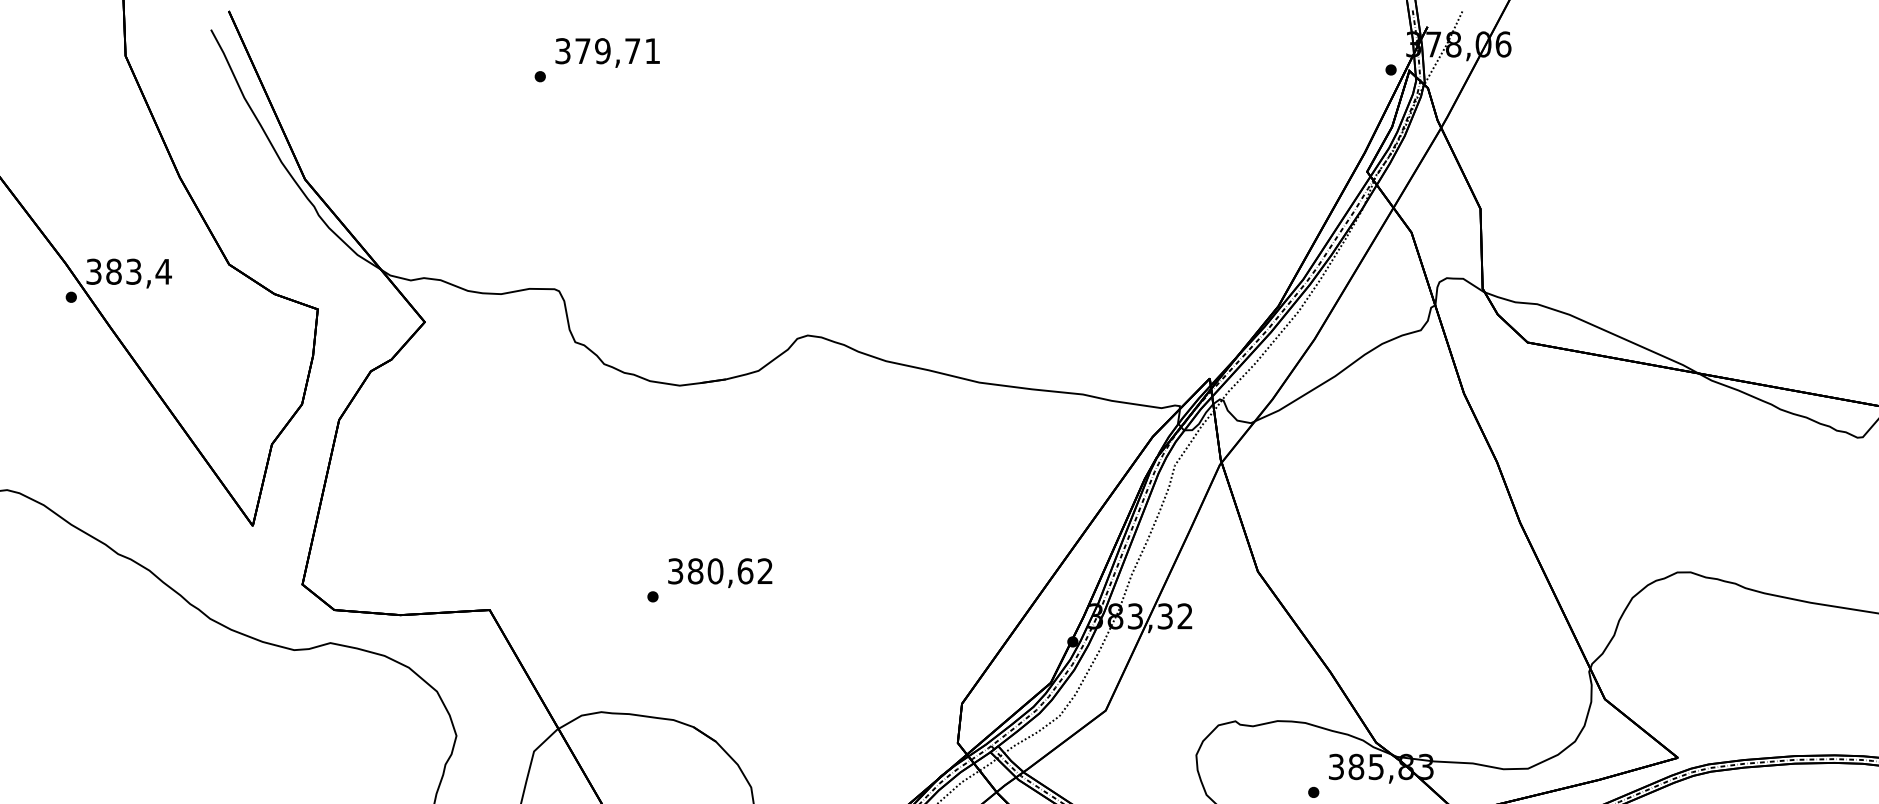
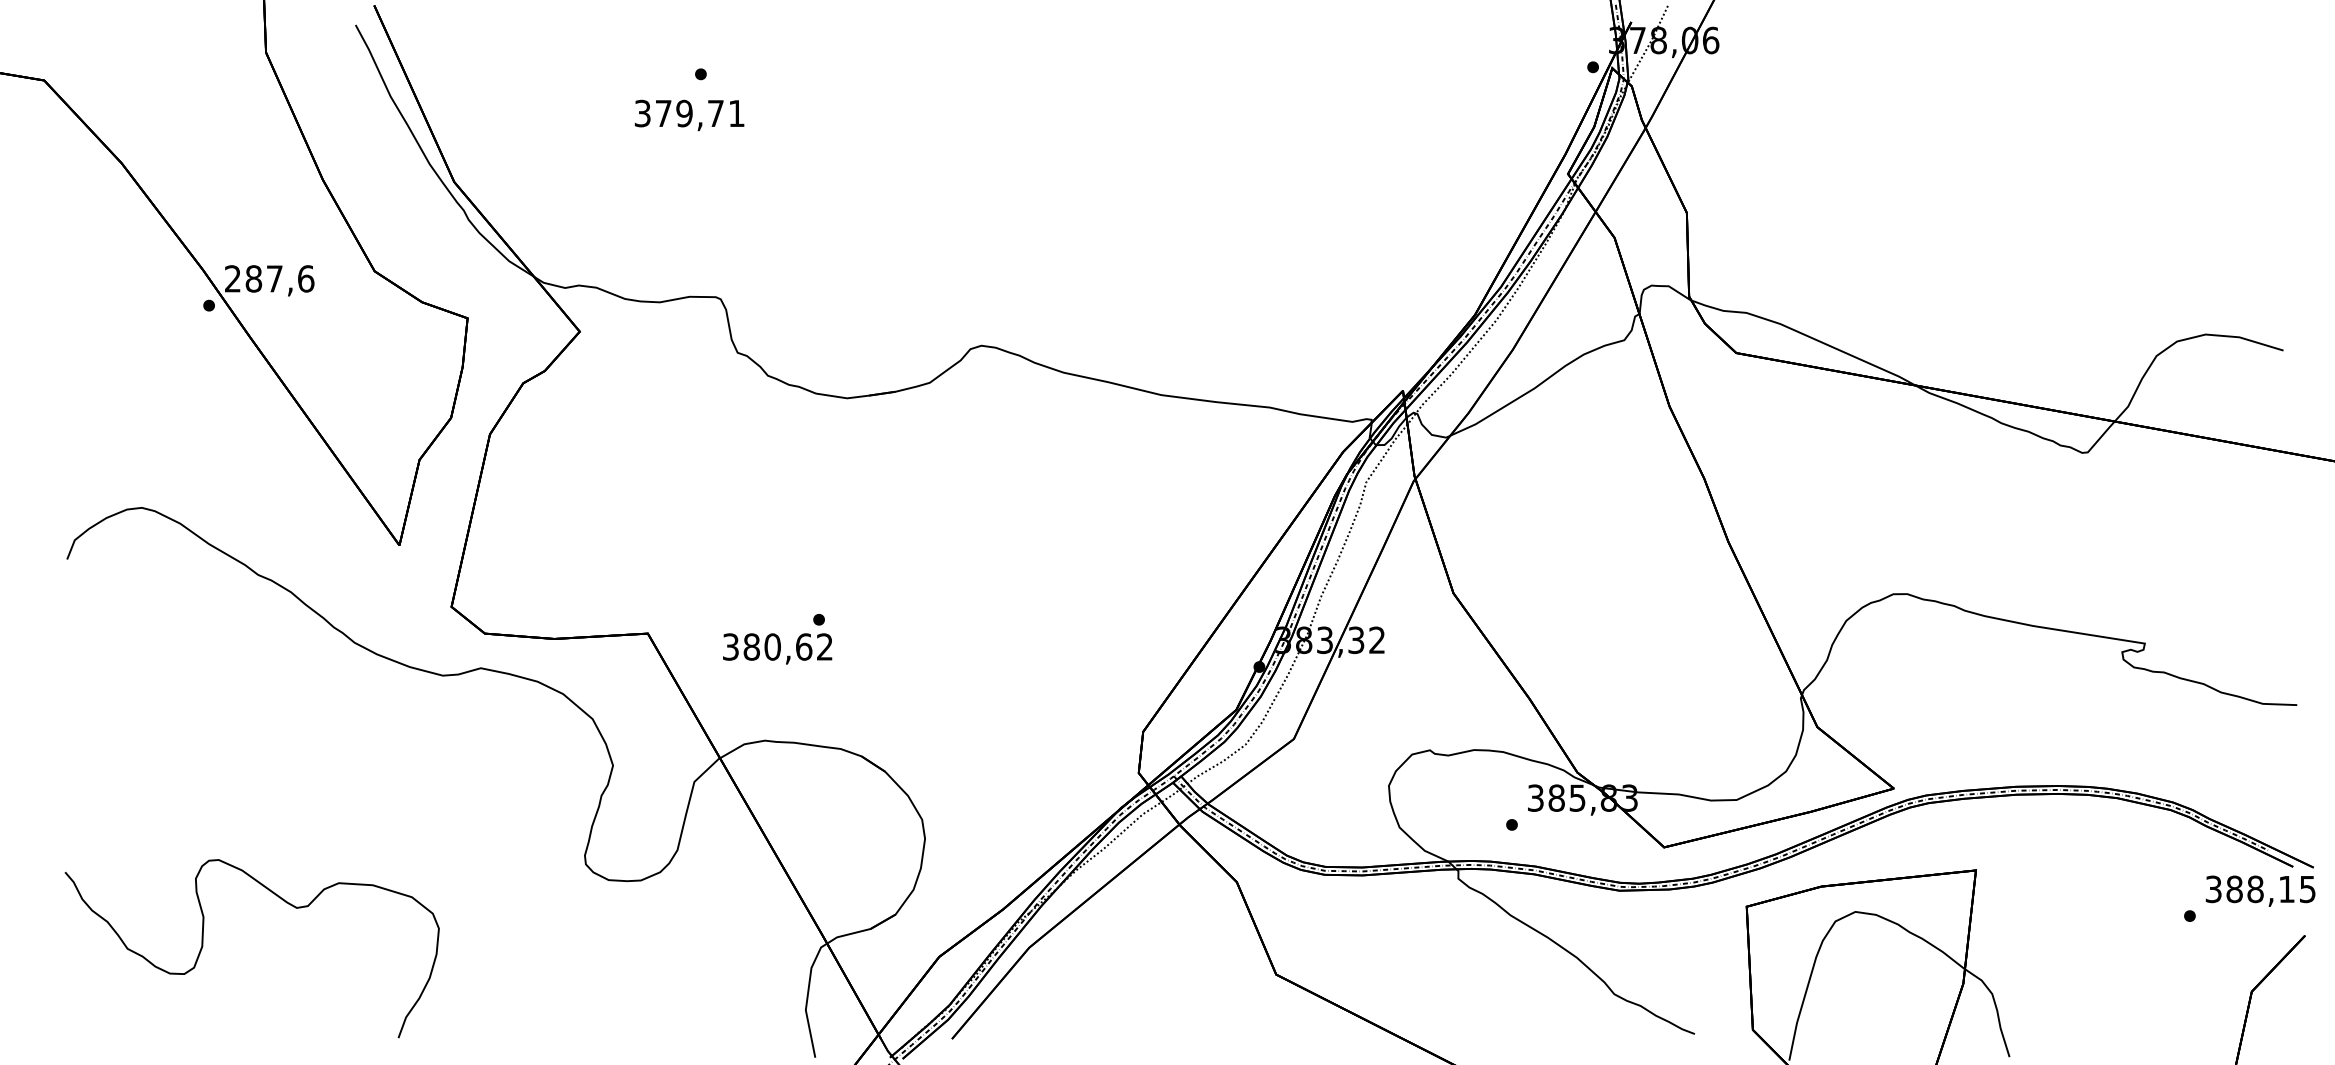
text: (607, 53) -> (689, 115), moved
text: (128, 271) -> (269, 278), 383,4 -> 287,6
text: (720, 572) -> (777, 648), moved

